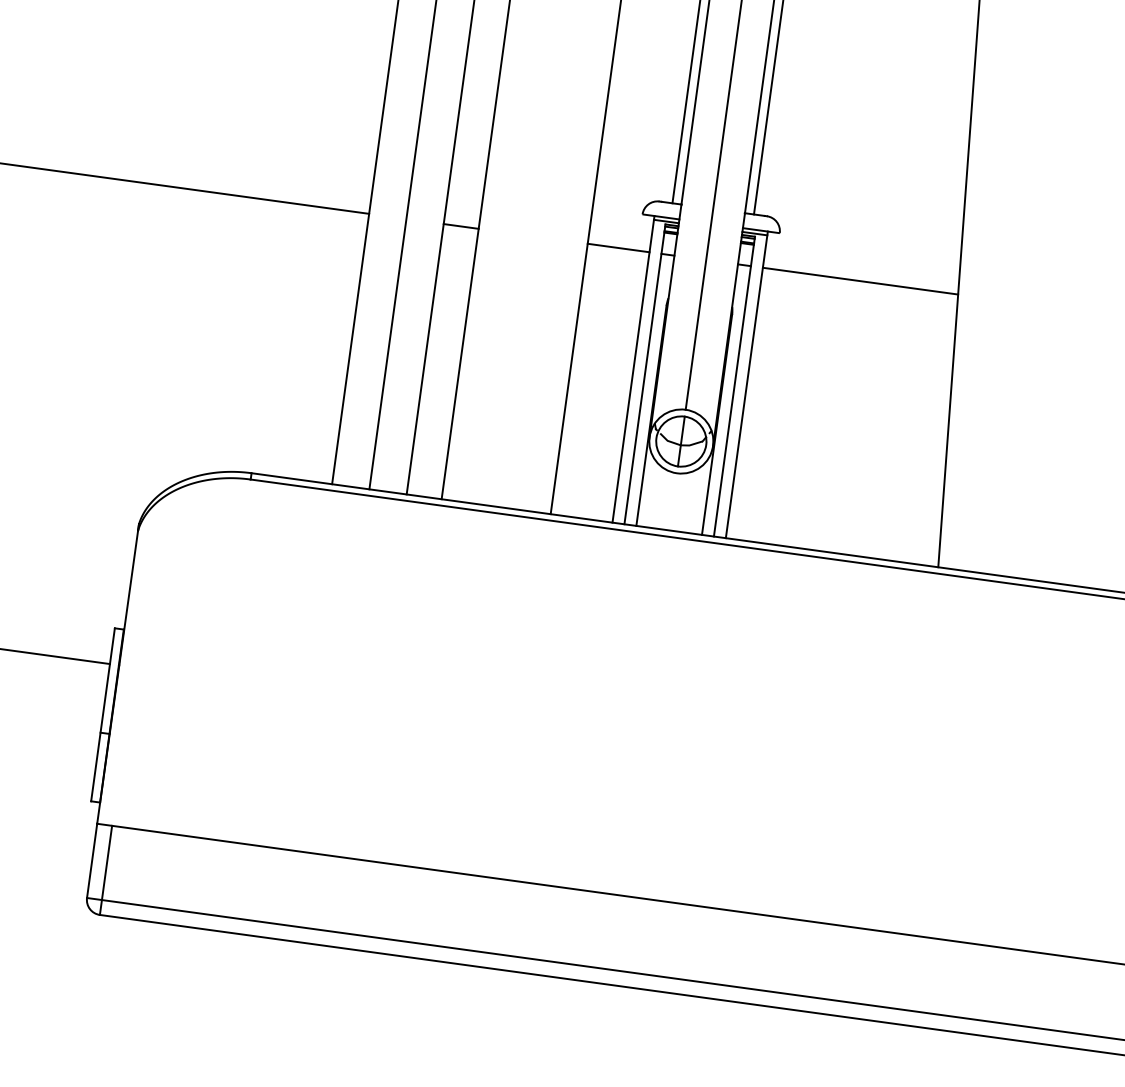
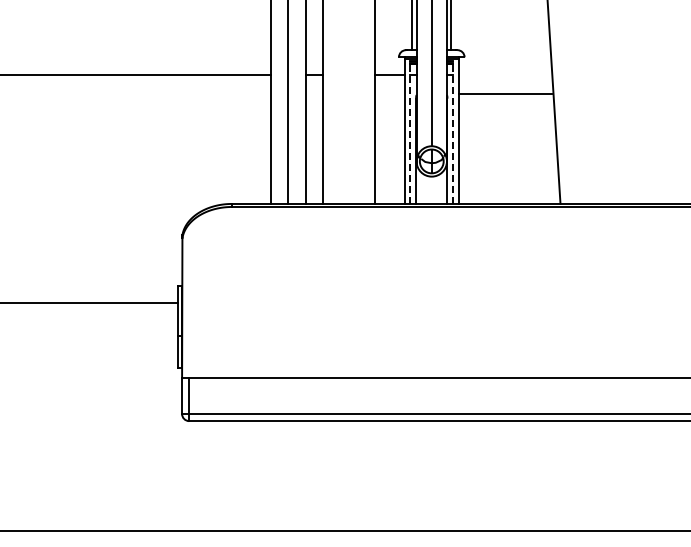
line: (860, 280) -> (505, 93), moved
line: (645, 374) -> (410, 132), solid -> dashed
line: (735, 387) -> (453, 132), solid -> dashed

